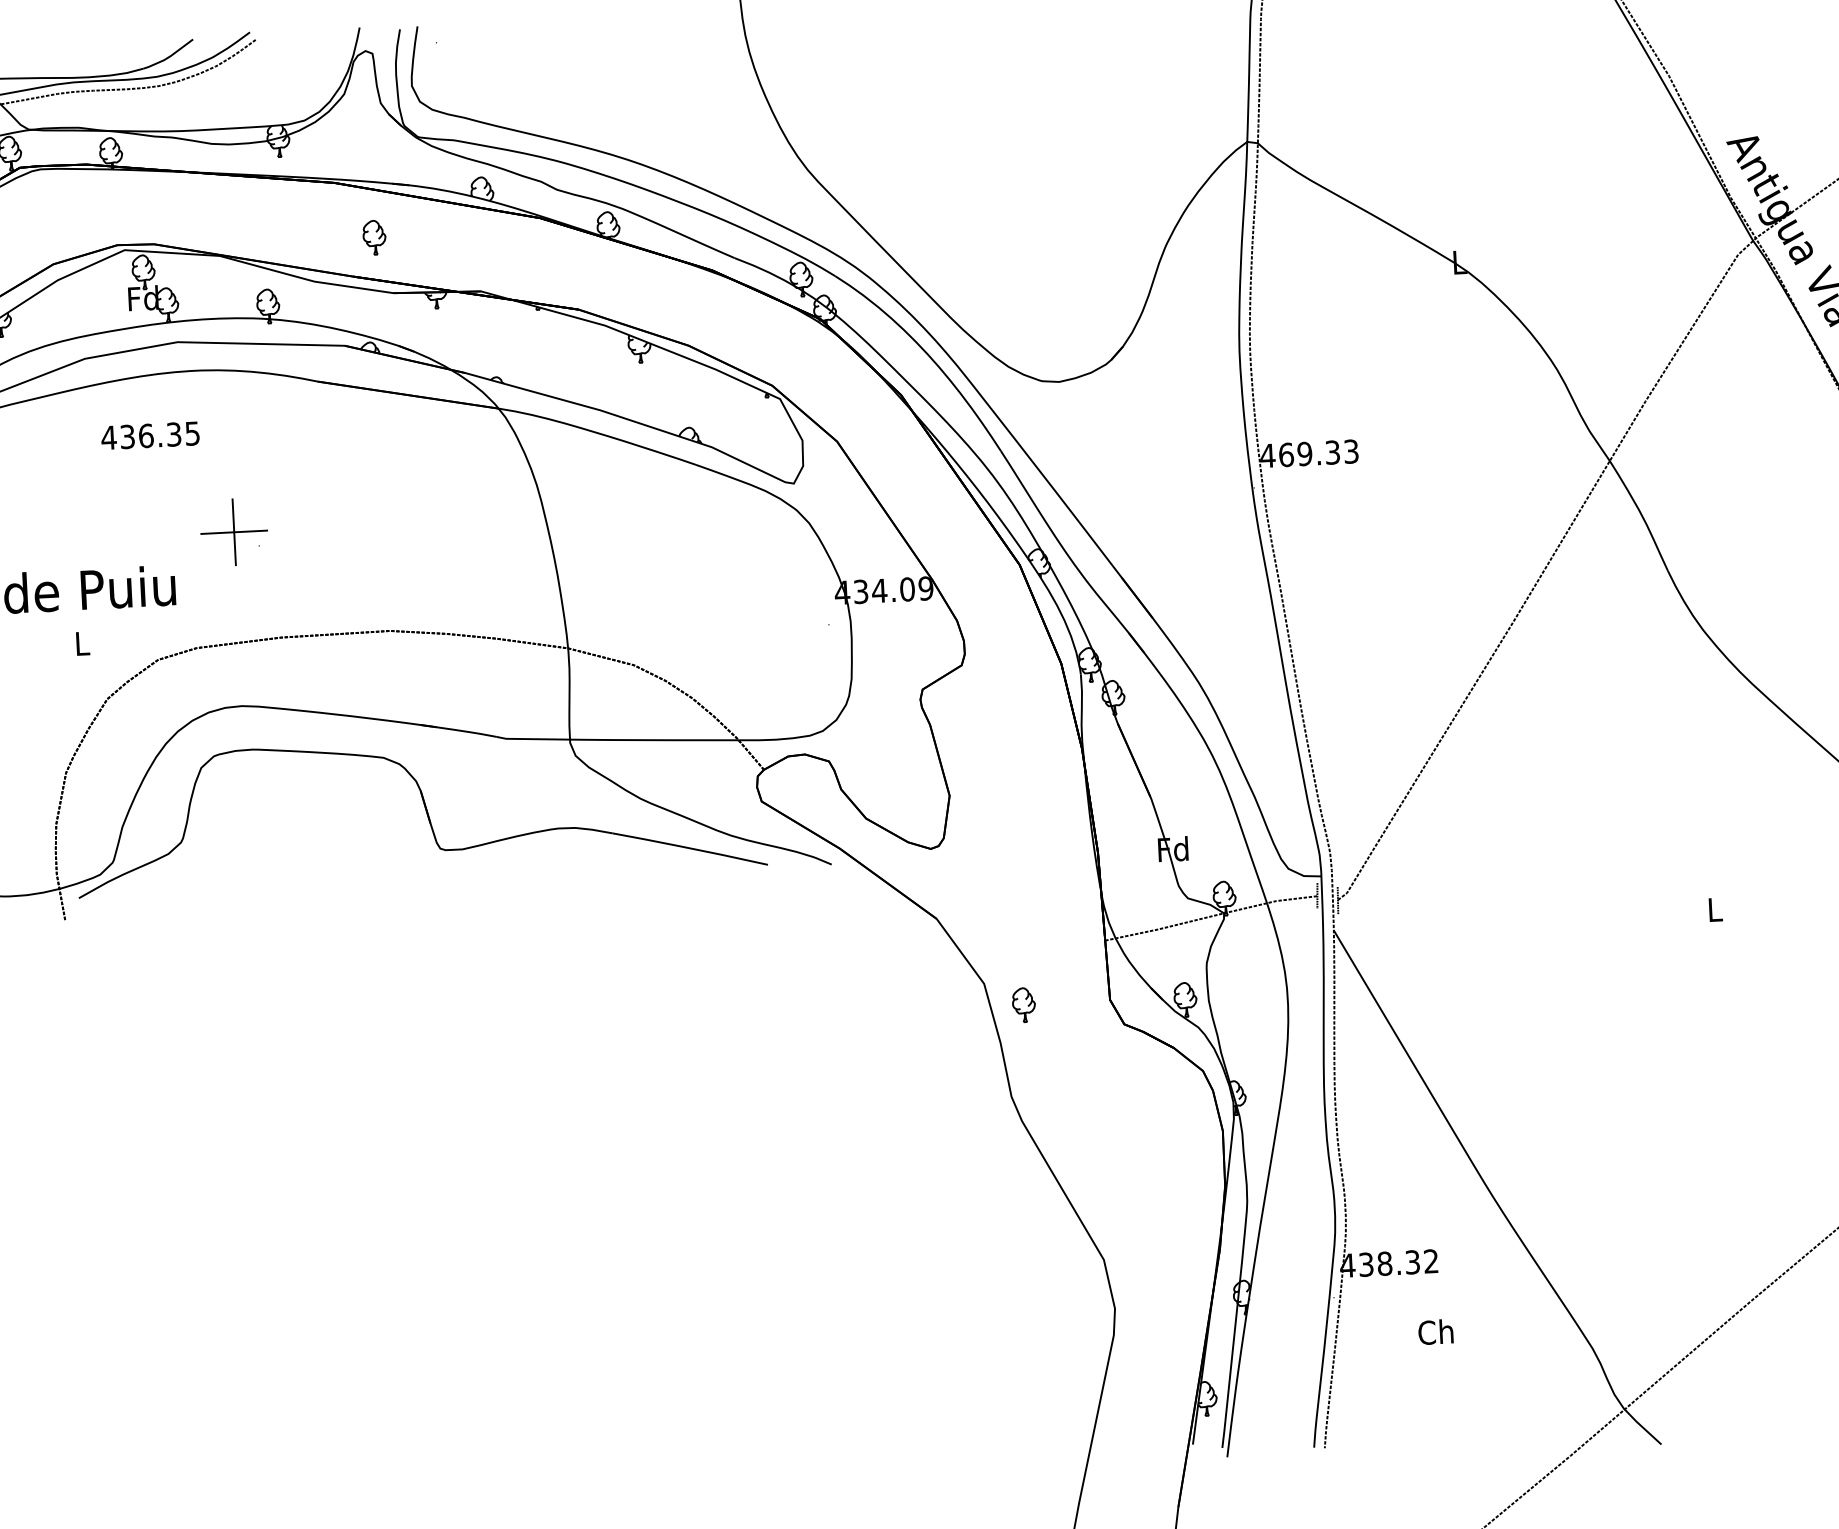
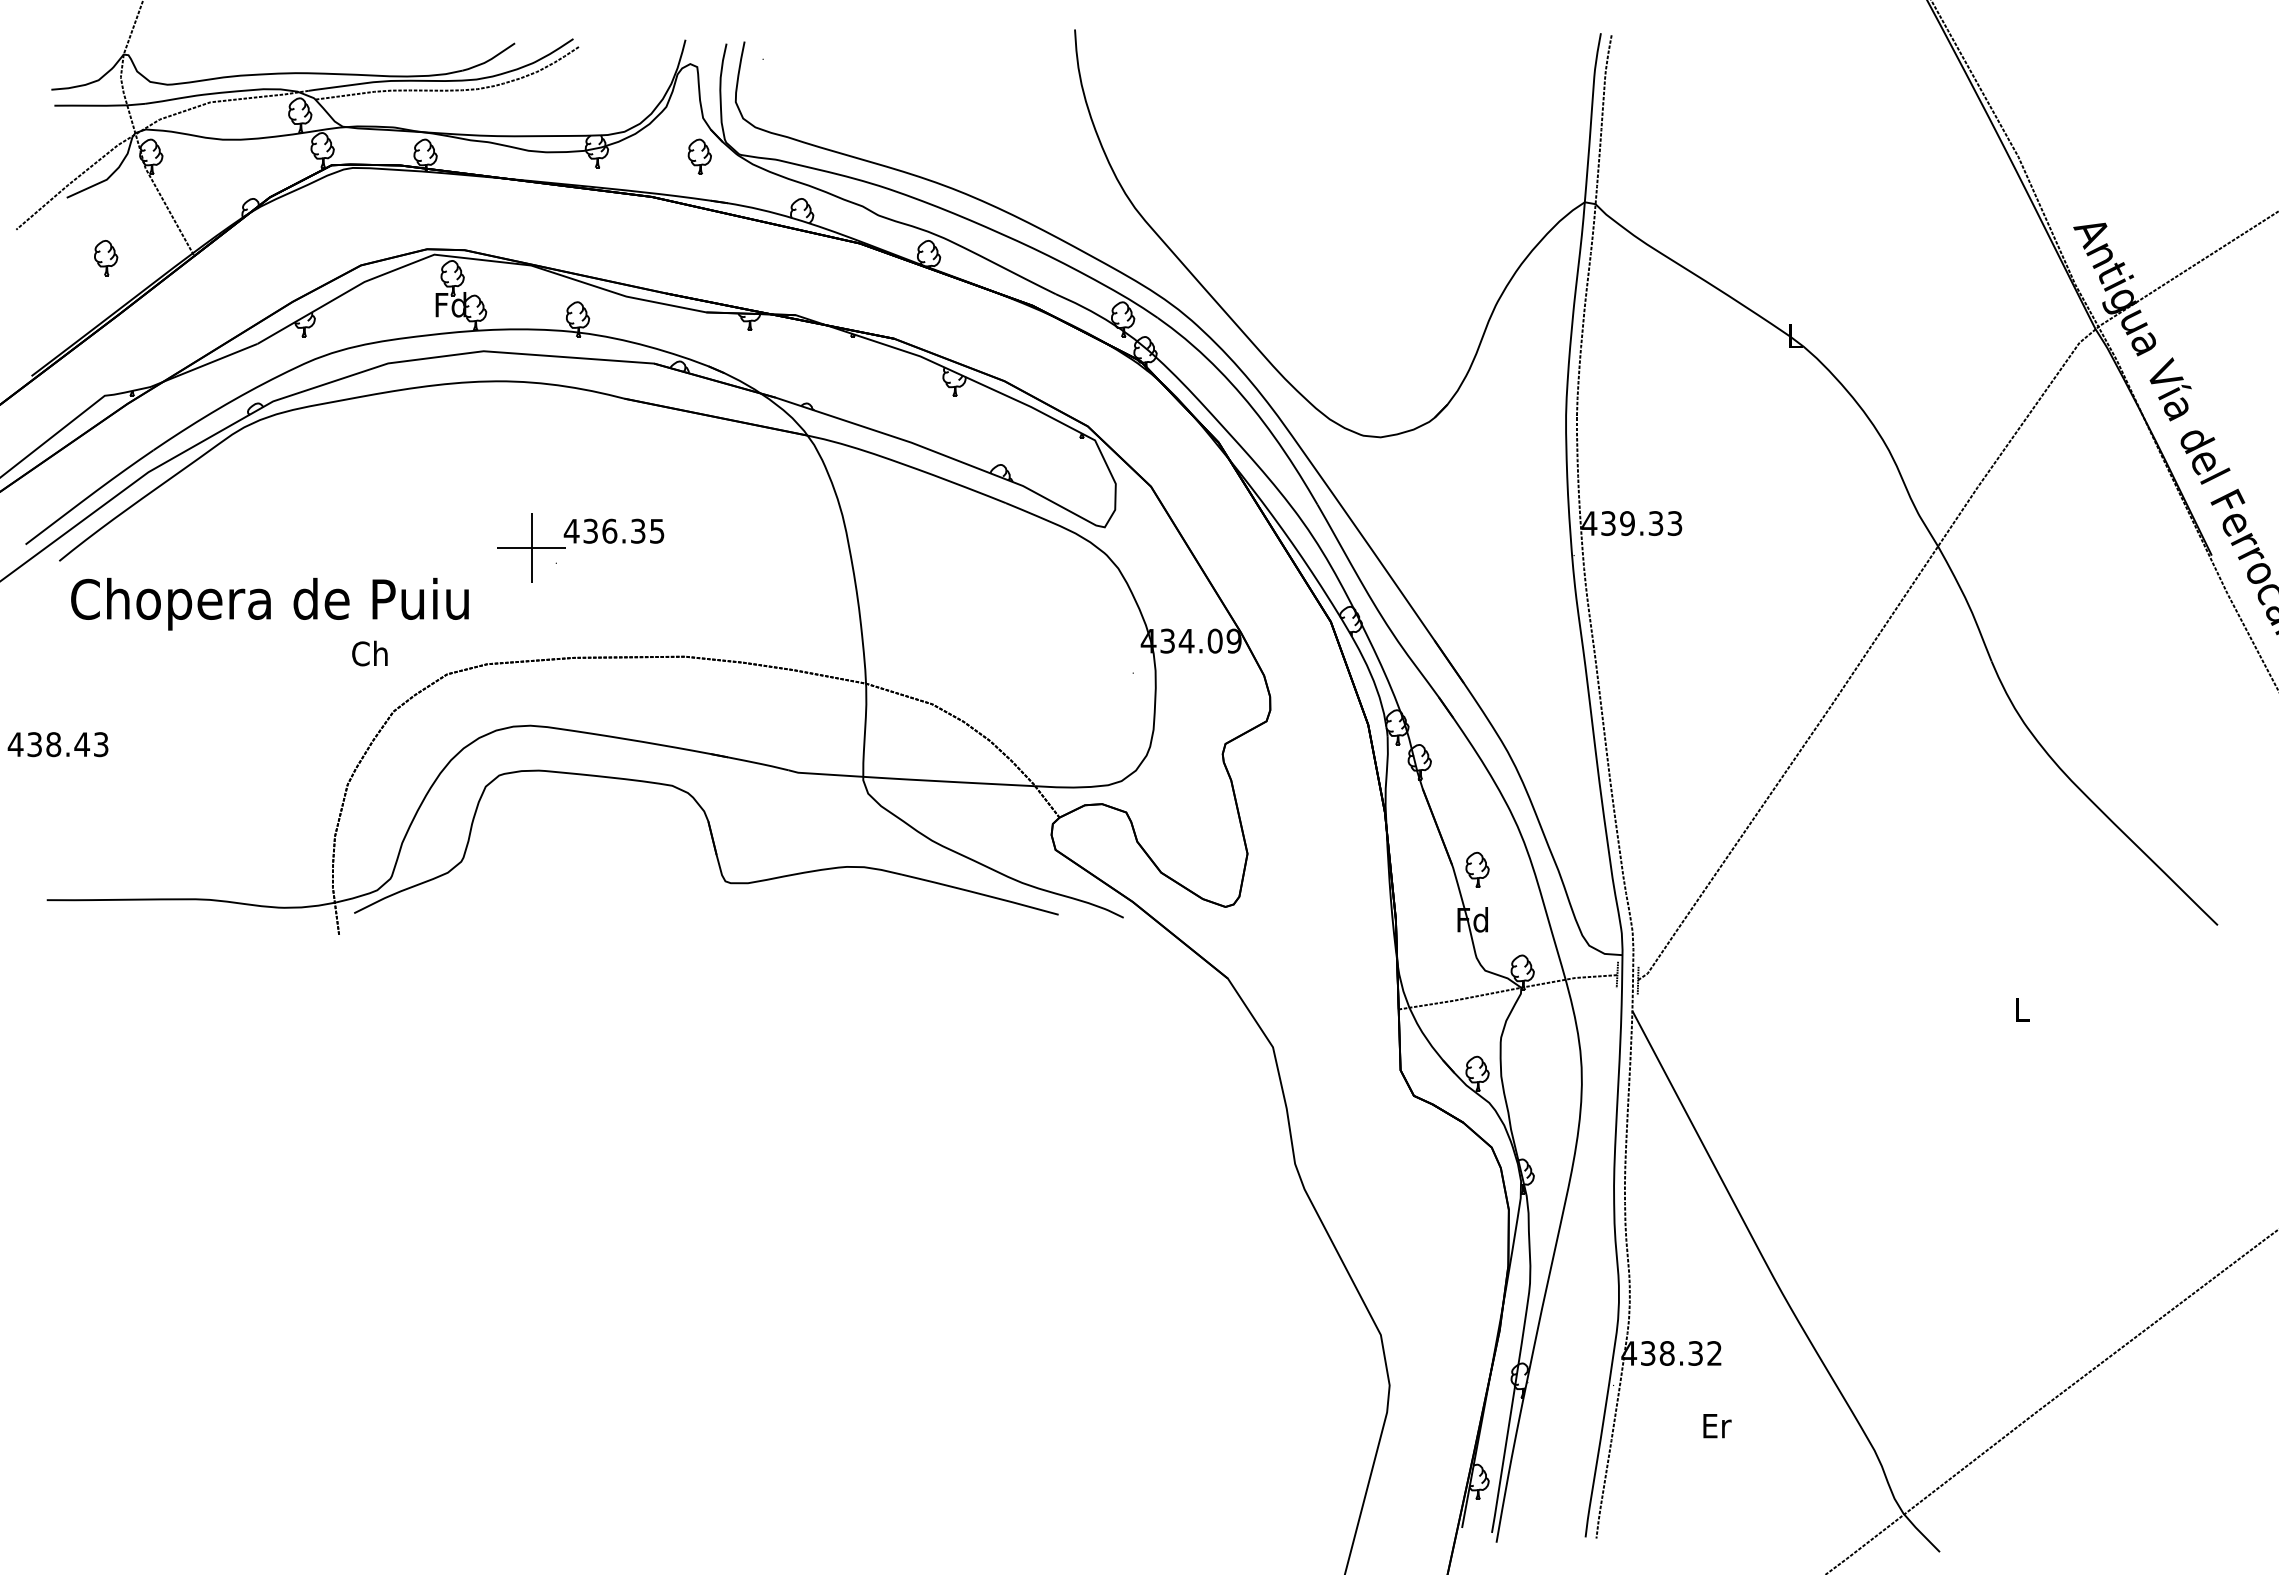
part: (374, 237) -> (699, 156), moved
text: (149, 435) -> (613, 530), moved
text: (1286, 454) -> (1608, 523), 469.33 -> 439.33
text: (80, 643) -> (369, 653), L -> Ch
part: (1023, 1004) -> (1477, 869), moved
text: (1435, 1331) -> (1715, 1425), Ch -> Er

